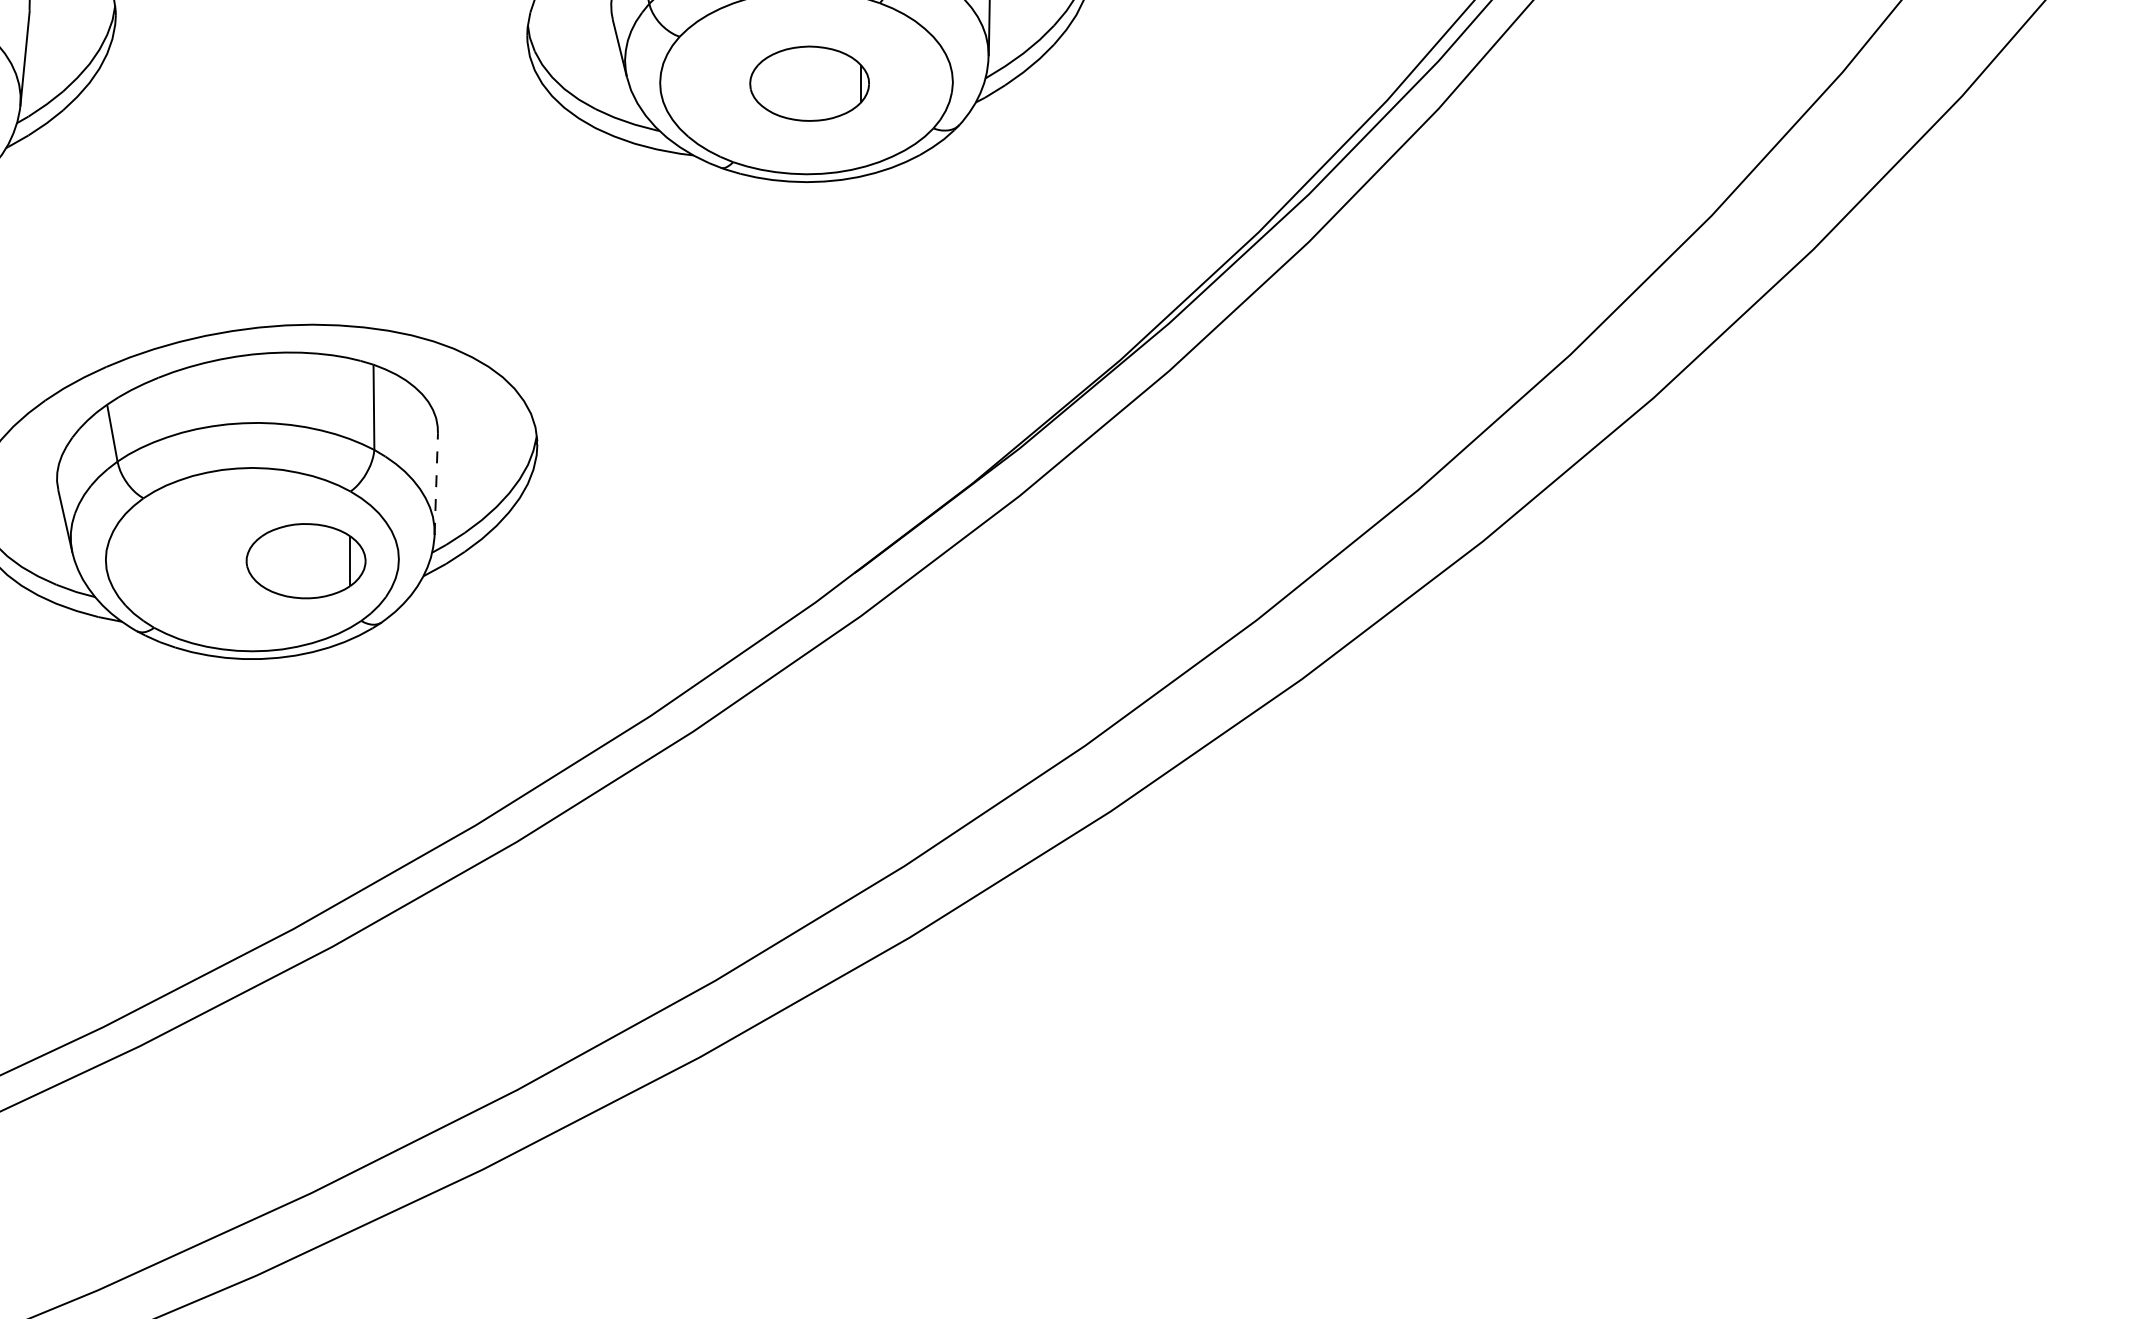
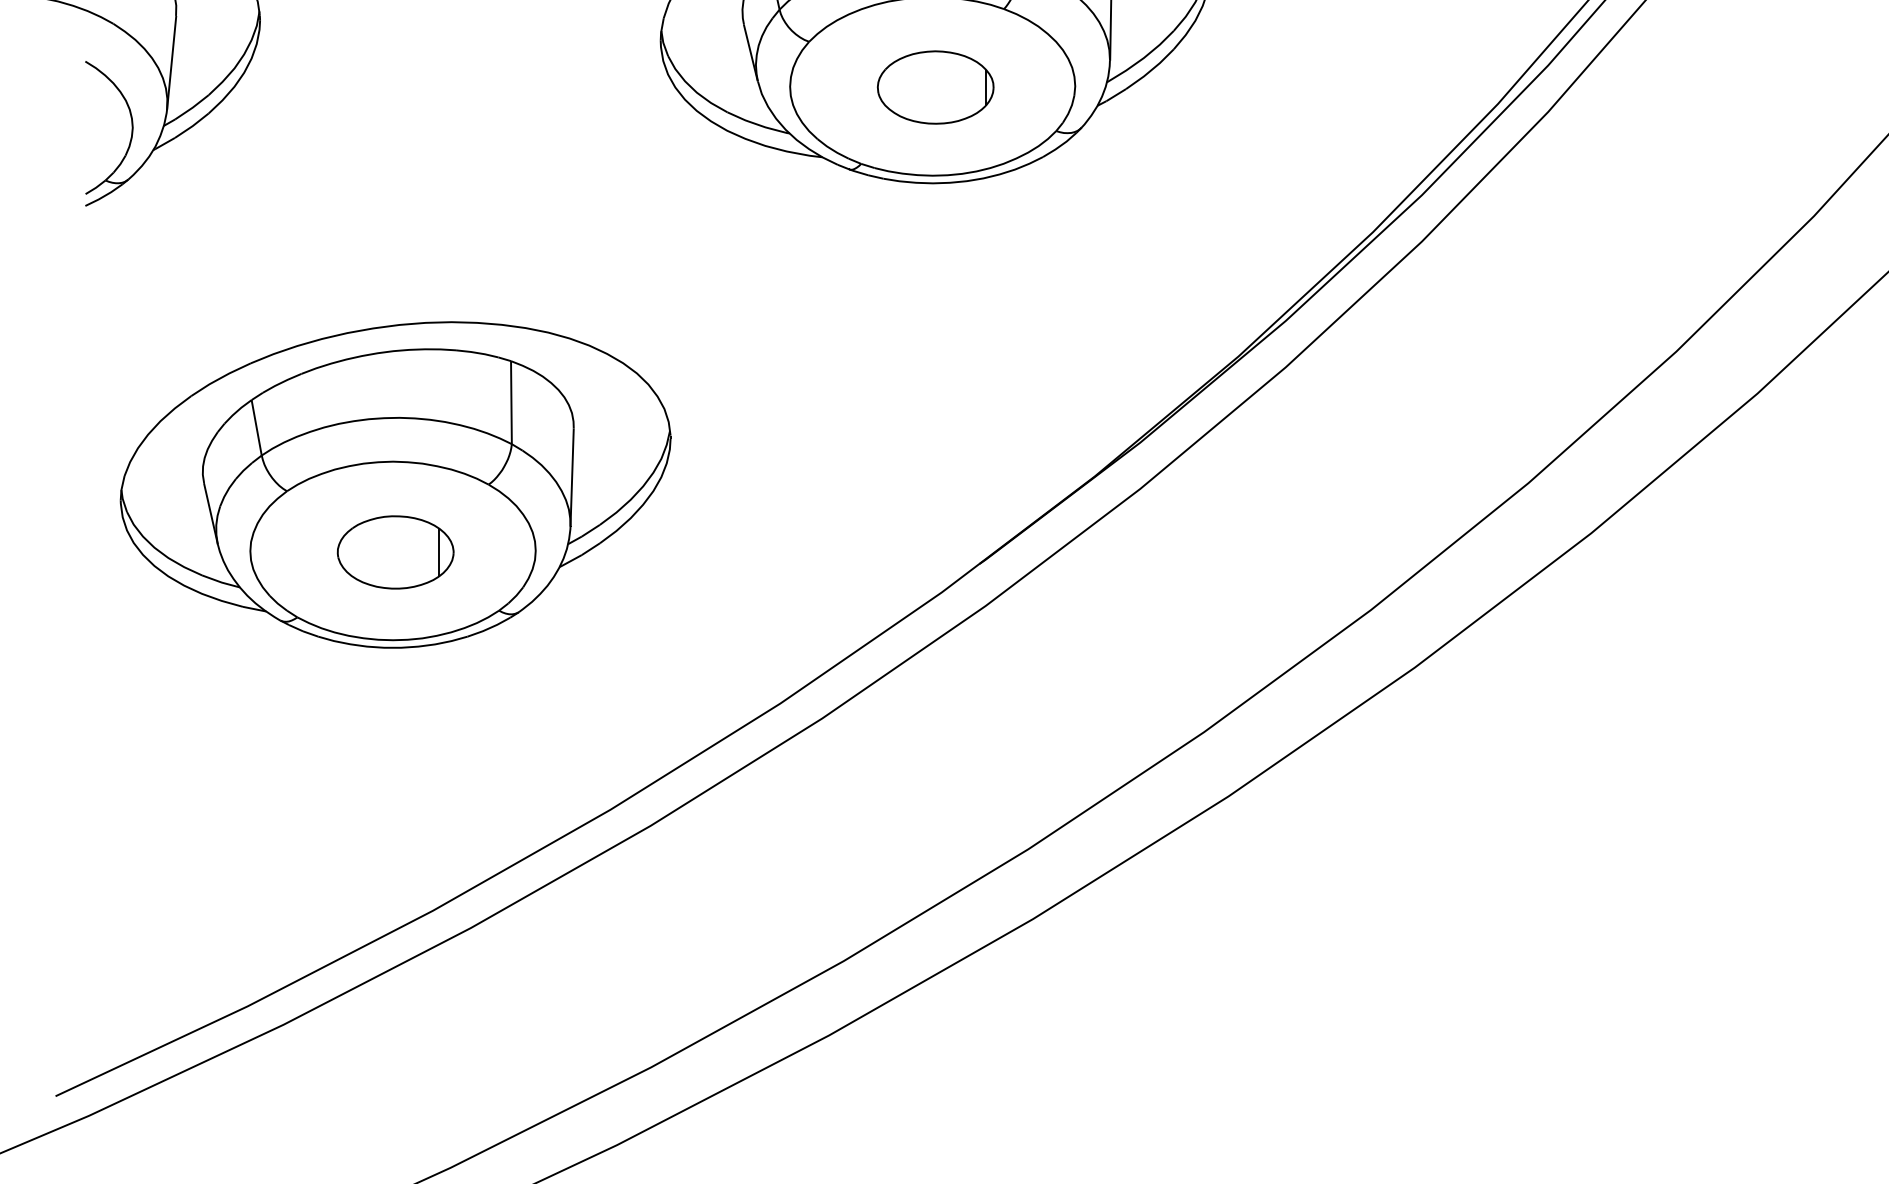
line: (436, 484) -> (572, 477), dashed -> solid
part: (305, 561) -> (395, 552), moved

